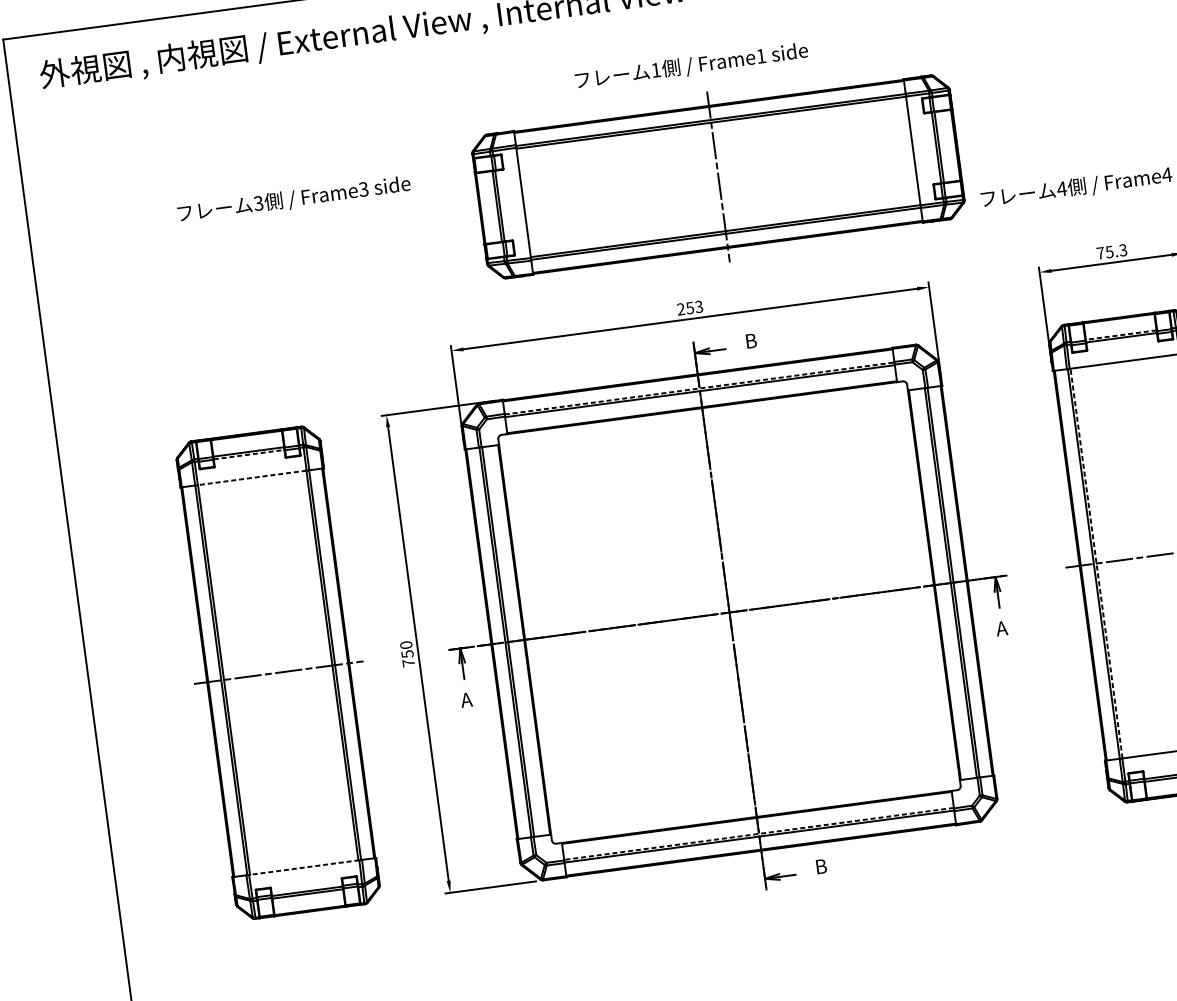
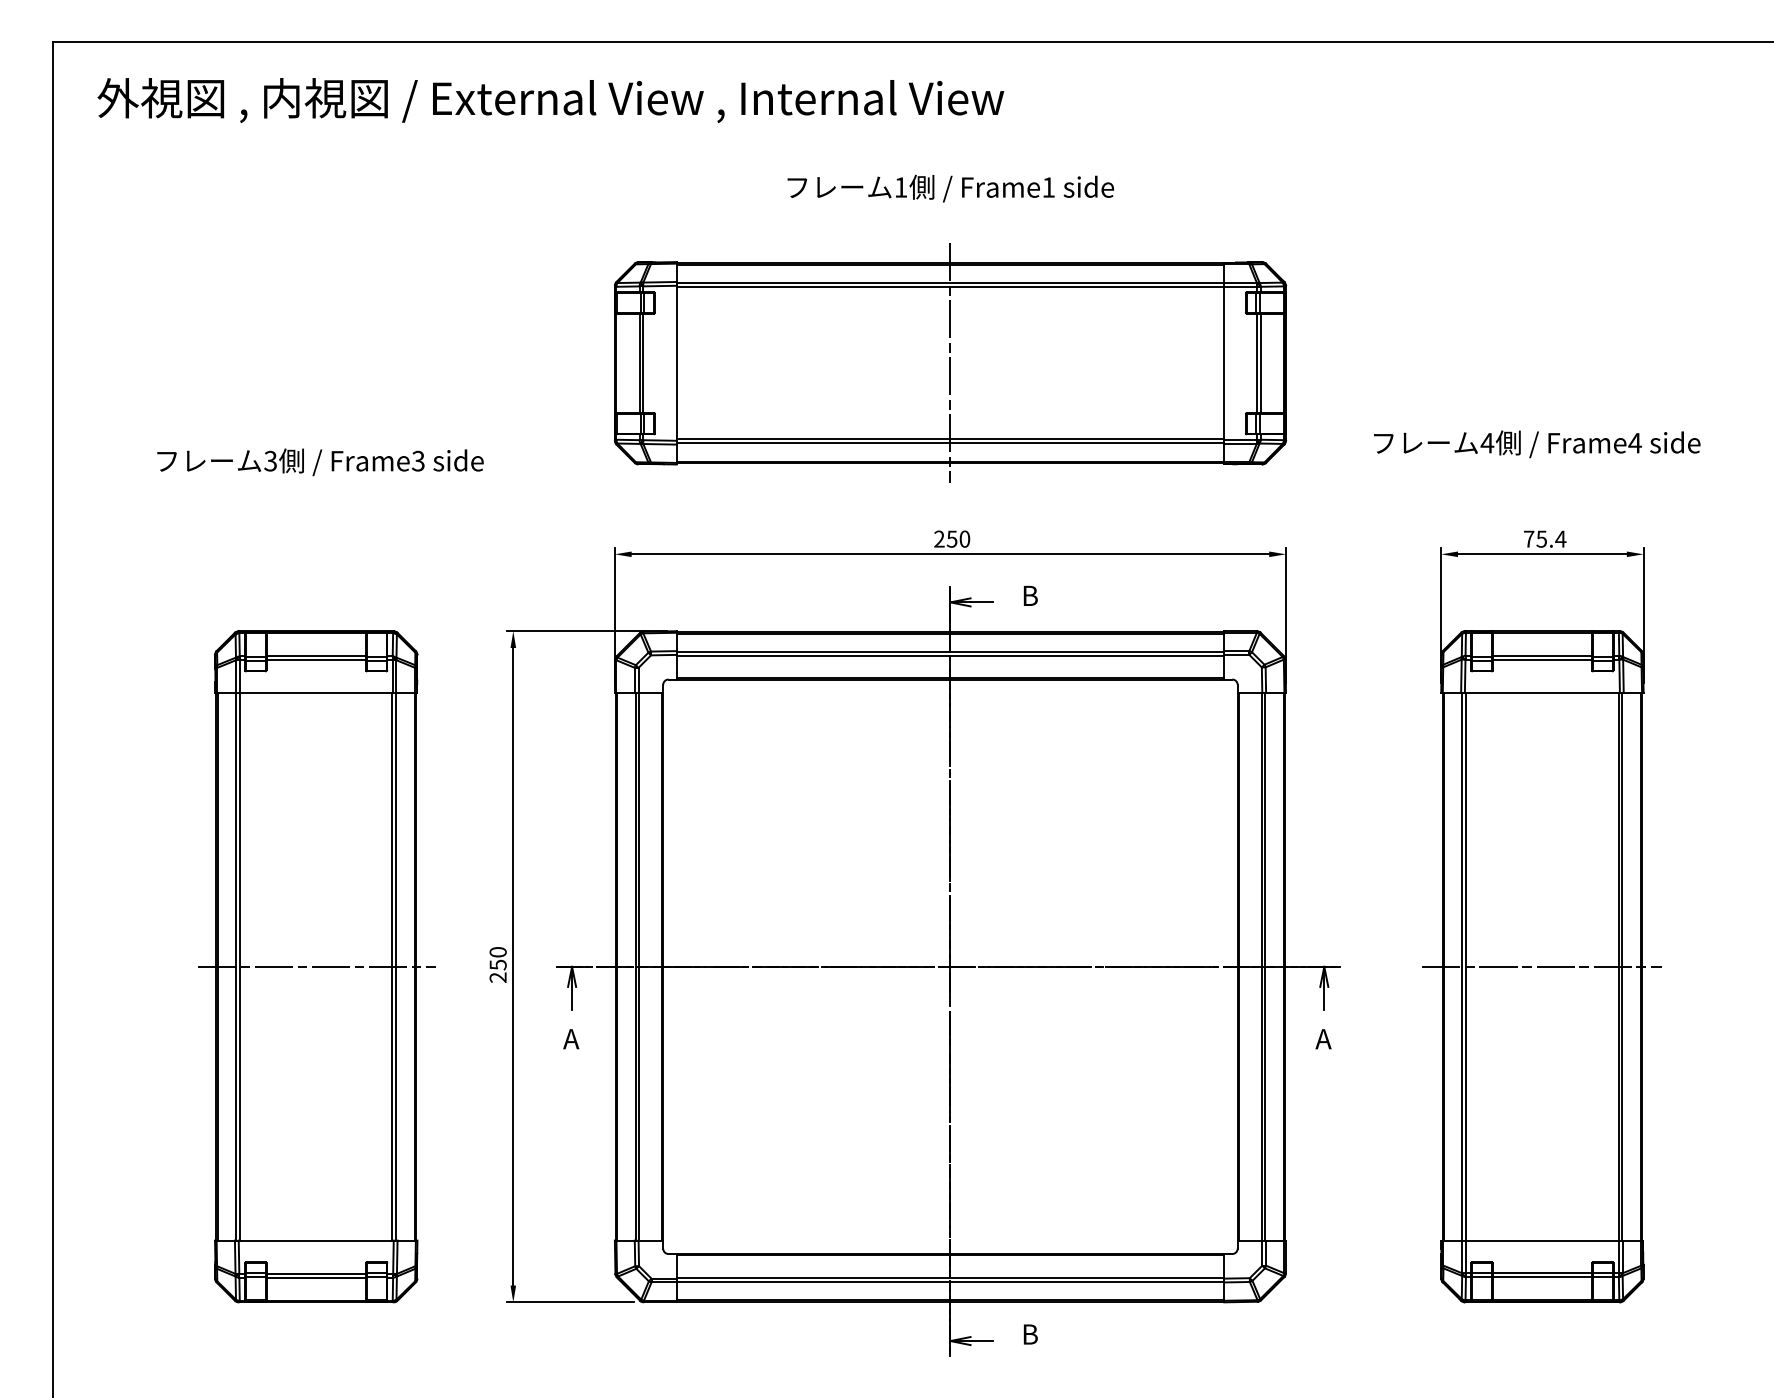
text: (691, 66) -> (950, 188), moved
part: (718, 176) -> (950, 362), moved
text: (294, 199) -> (320, 462), moved
text: (1122, 249) -> (1560, 538), 75.3 -> 75.4
text: (698, 306) -> (964, 538), 253 -> 250
line: (1121, 334) -> (1542, 655), dashed -> solid
line: (699, 388) -> (950, 651), dashed -> solid
line: (249, 454) -> (316, 660), dashed -> solid
line: (251, 477) -> (315, 692), dashed -> solid
line: (1096, 563) -> (1466, 966), dashed -> solid
text: (408, 663) -> (497, 977), 750 -> 250
line: (759, 833) -> (950, 1277), dashed -> solid
line: (304, 867) -> (316, 1240), dashed -> solid

